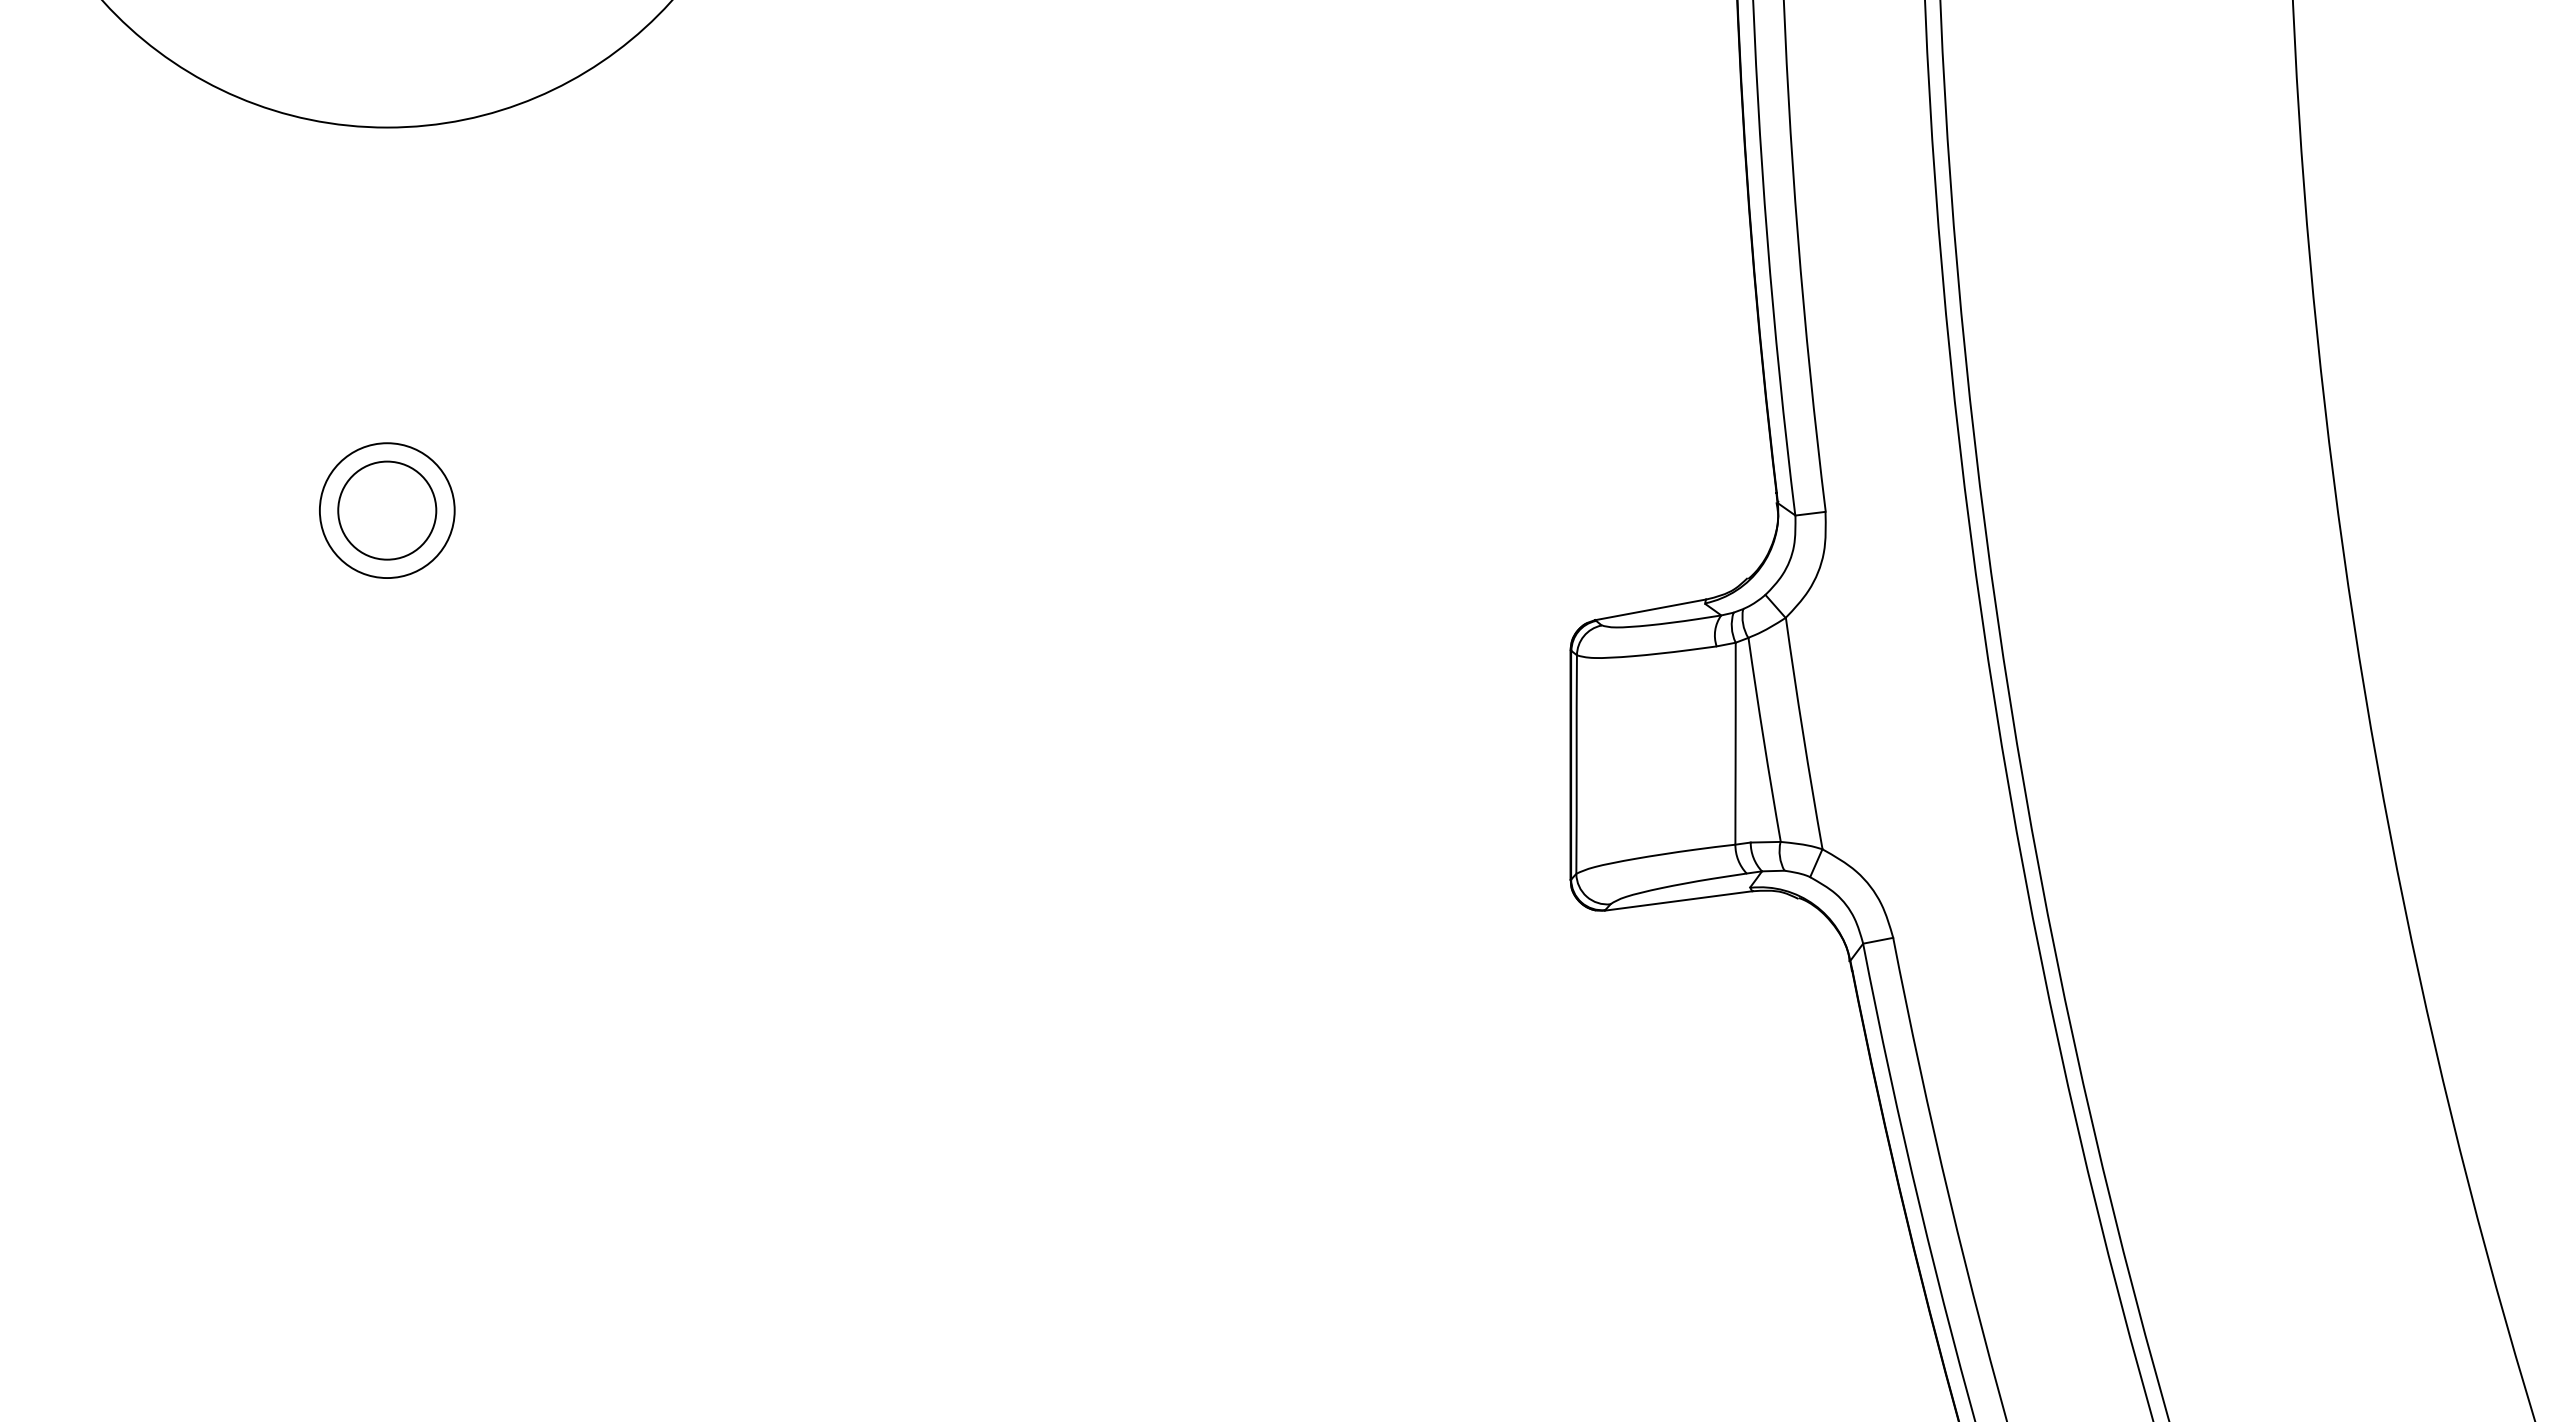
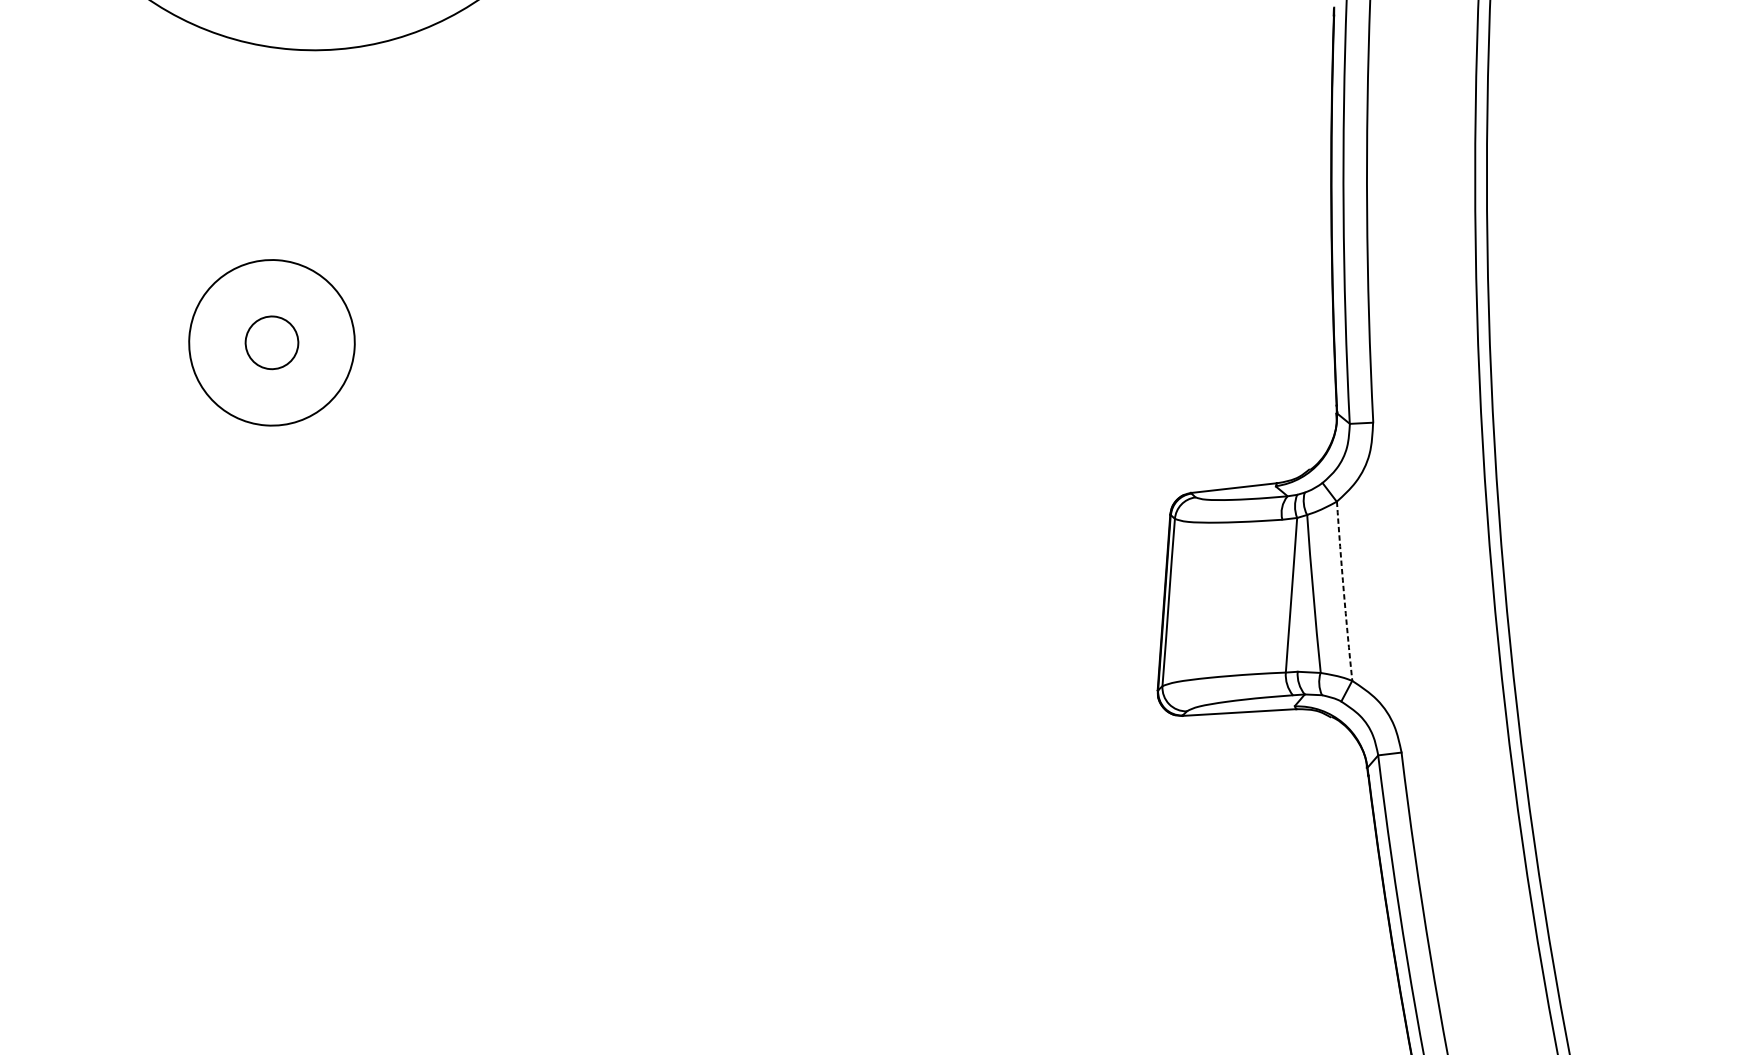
circle: (386, 510) -> (271, 342), size x1.6
circle: (387, 510) -> (272, 342), size x0.7
arc: (1803, 733) -> (1344, 591), solid -> dashed

